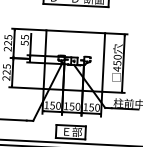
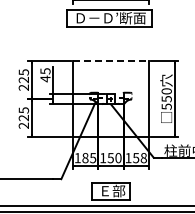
line: (76, 32) -> (111, 61), solid -> dashed
text: (24, 42) -> (45, 78), 55 -> 45
text: (116, 68) -> (166, 106), 450 -> 550
text: (55, 106) -> (89, 158), 150 -> 185
text: (97, 107) -> (143, 157), 150 -> 158

